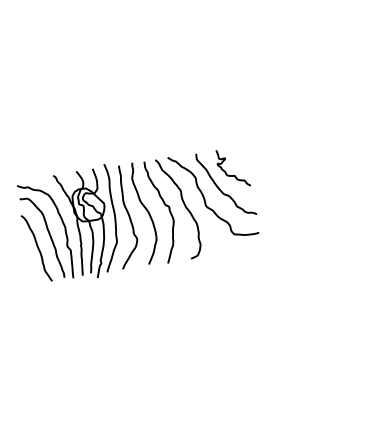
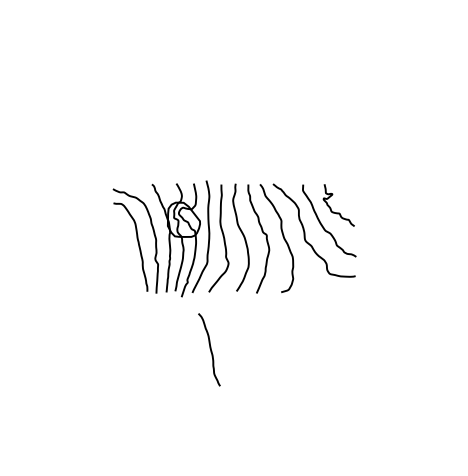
curve: (36, 247) -> (209, 348), moved

